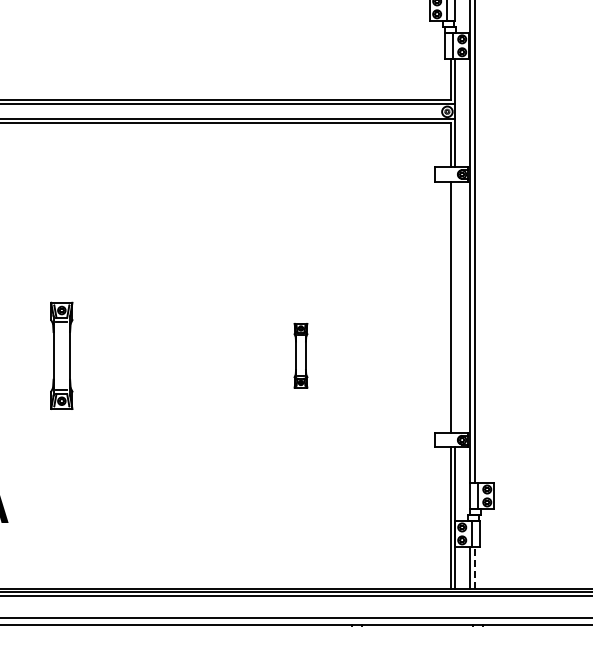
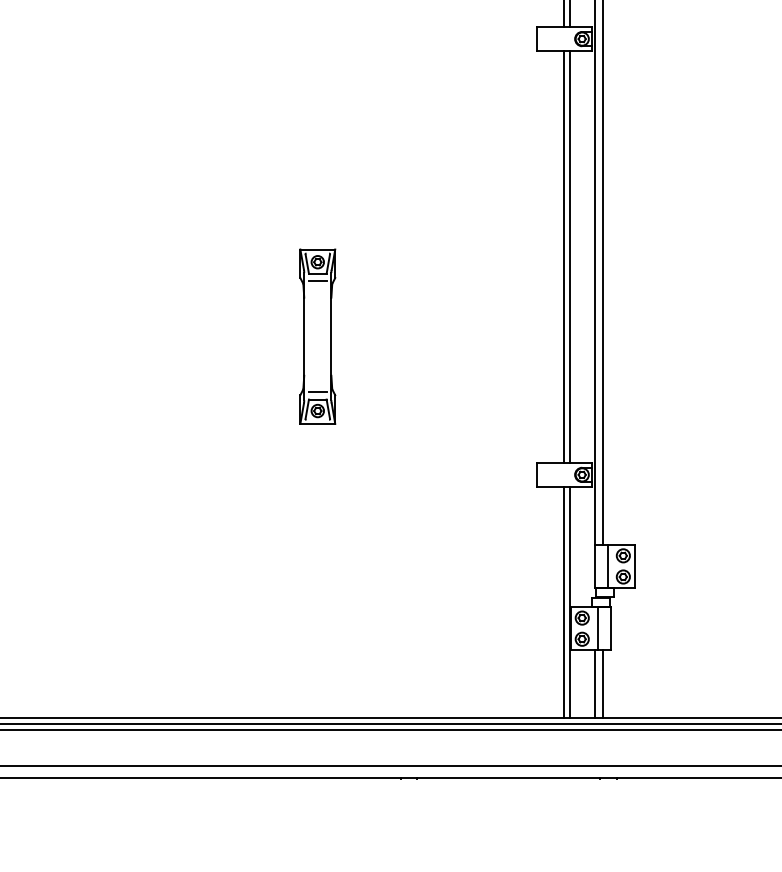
line: (454, 306) -> (569, 255), added
part: (300, 355) -> (317, 336), size x1.67
line: (474, 567) -> (602, 683), dashed -> solid

